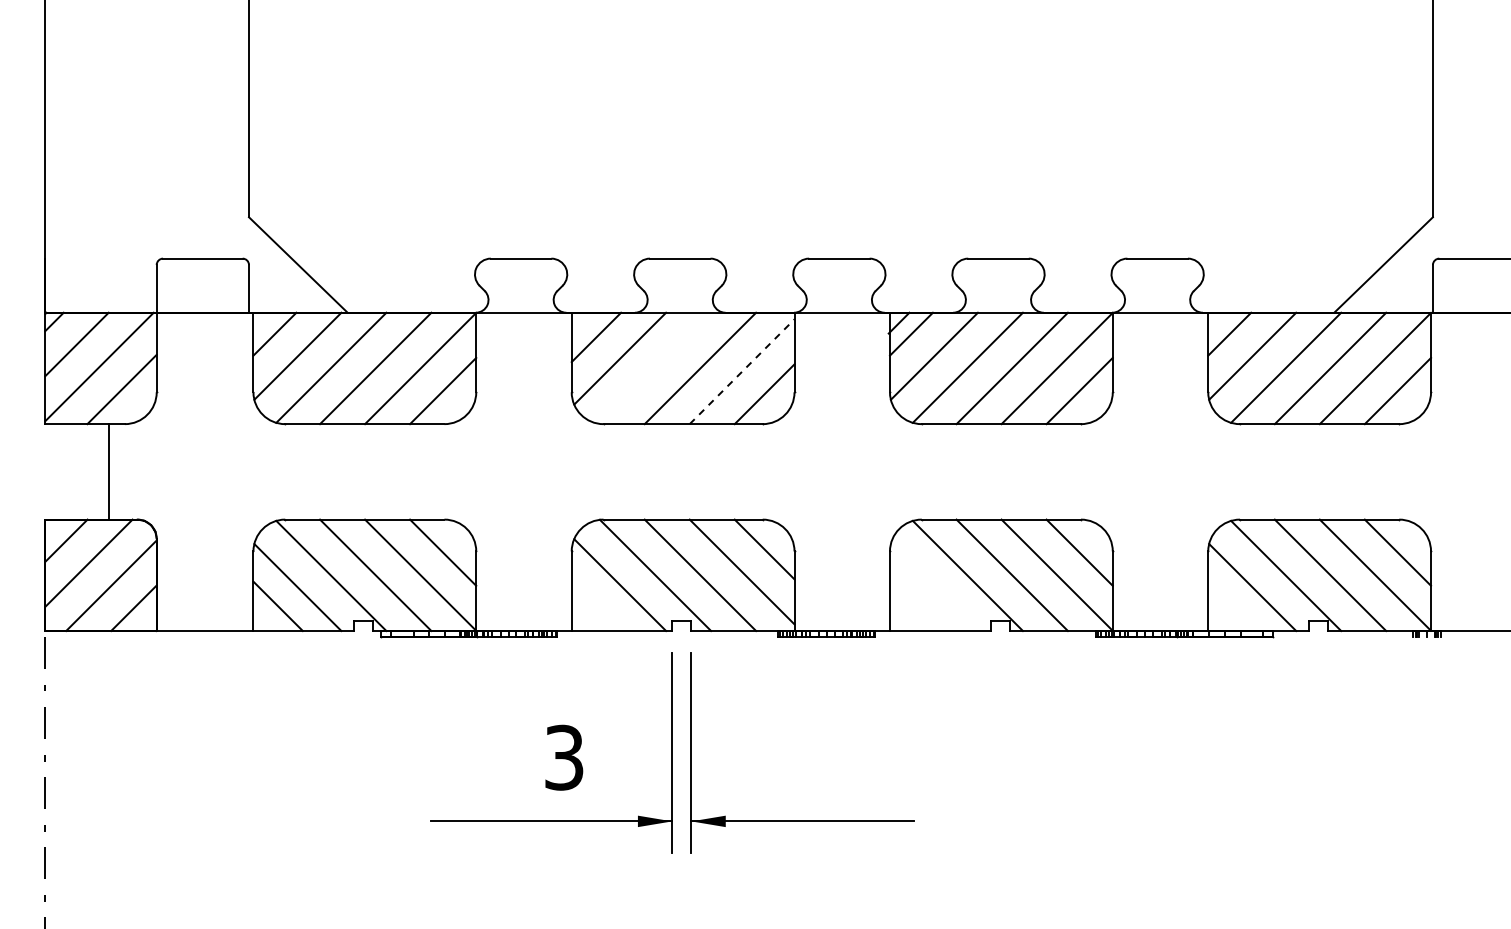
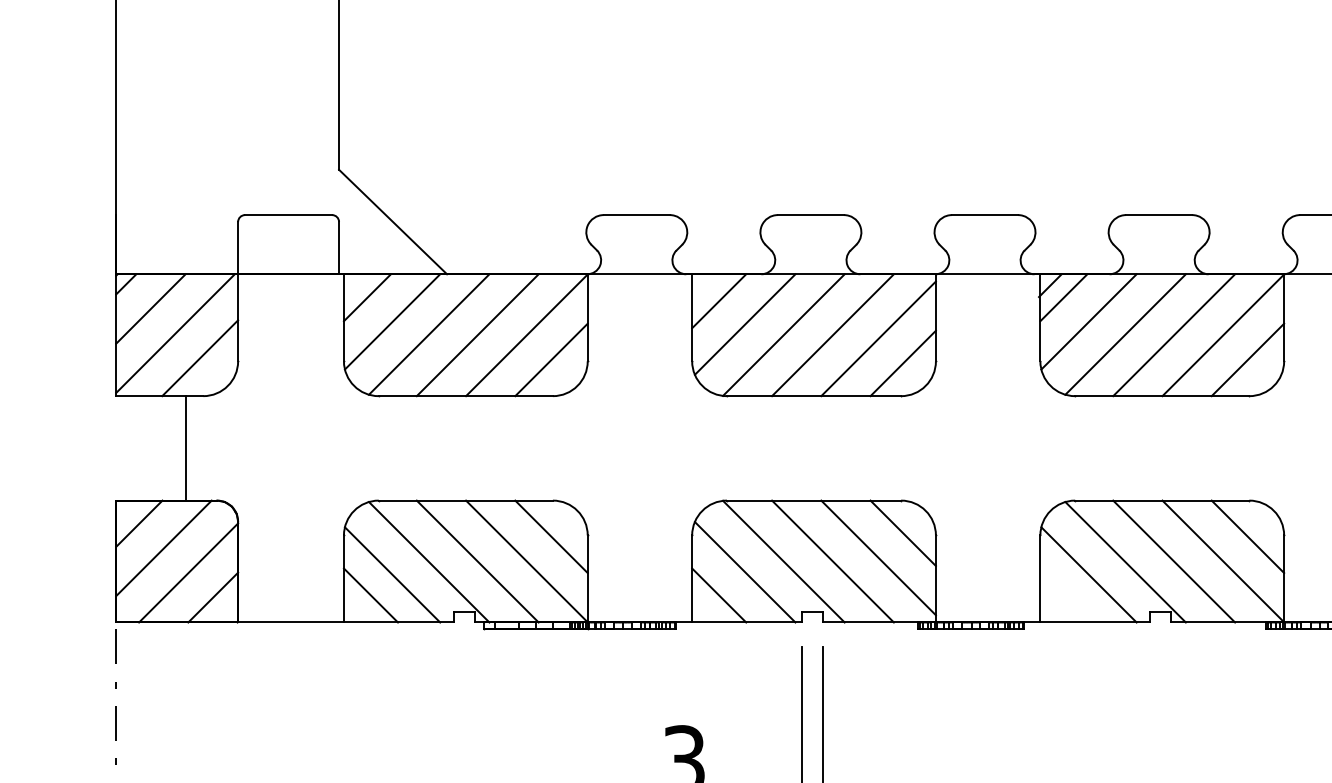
line: (655, 367) -> (783, 334), added
line: (742, 371) -> (879, 338), dashed -> solid
line: (933, 587) -> (1087, 574), added
line: (596, 606) -> (719, 595), added

